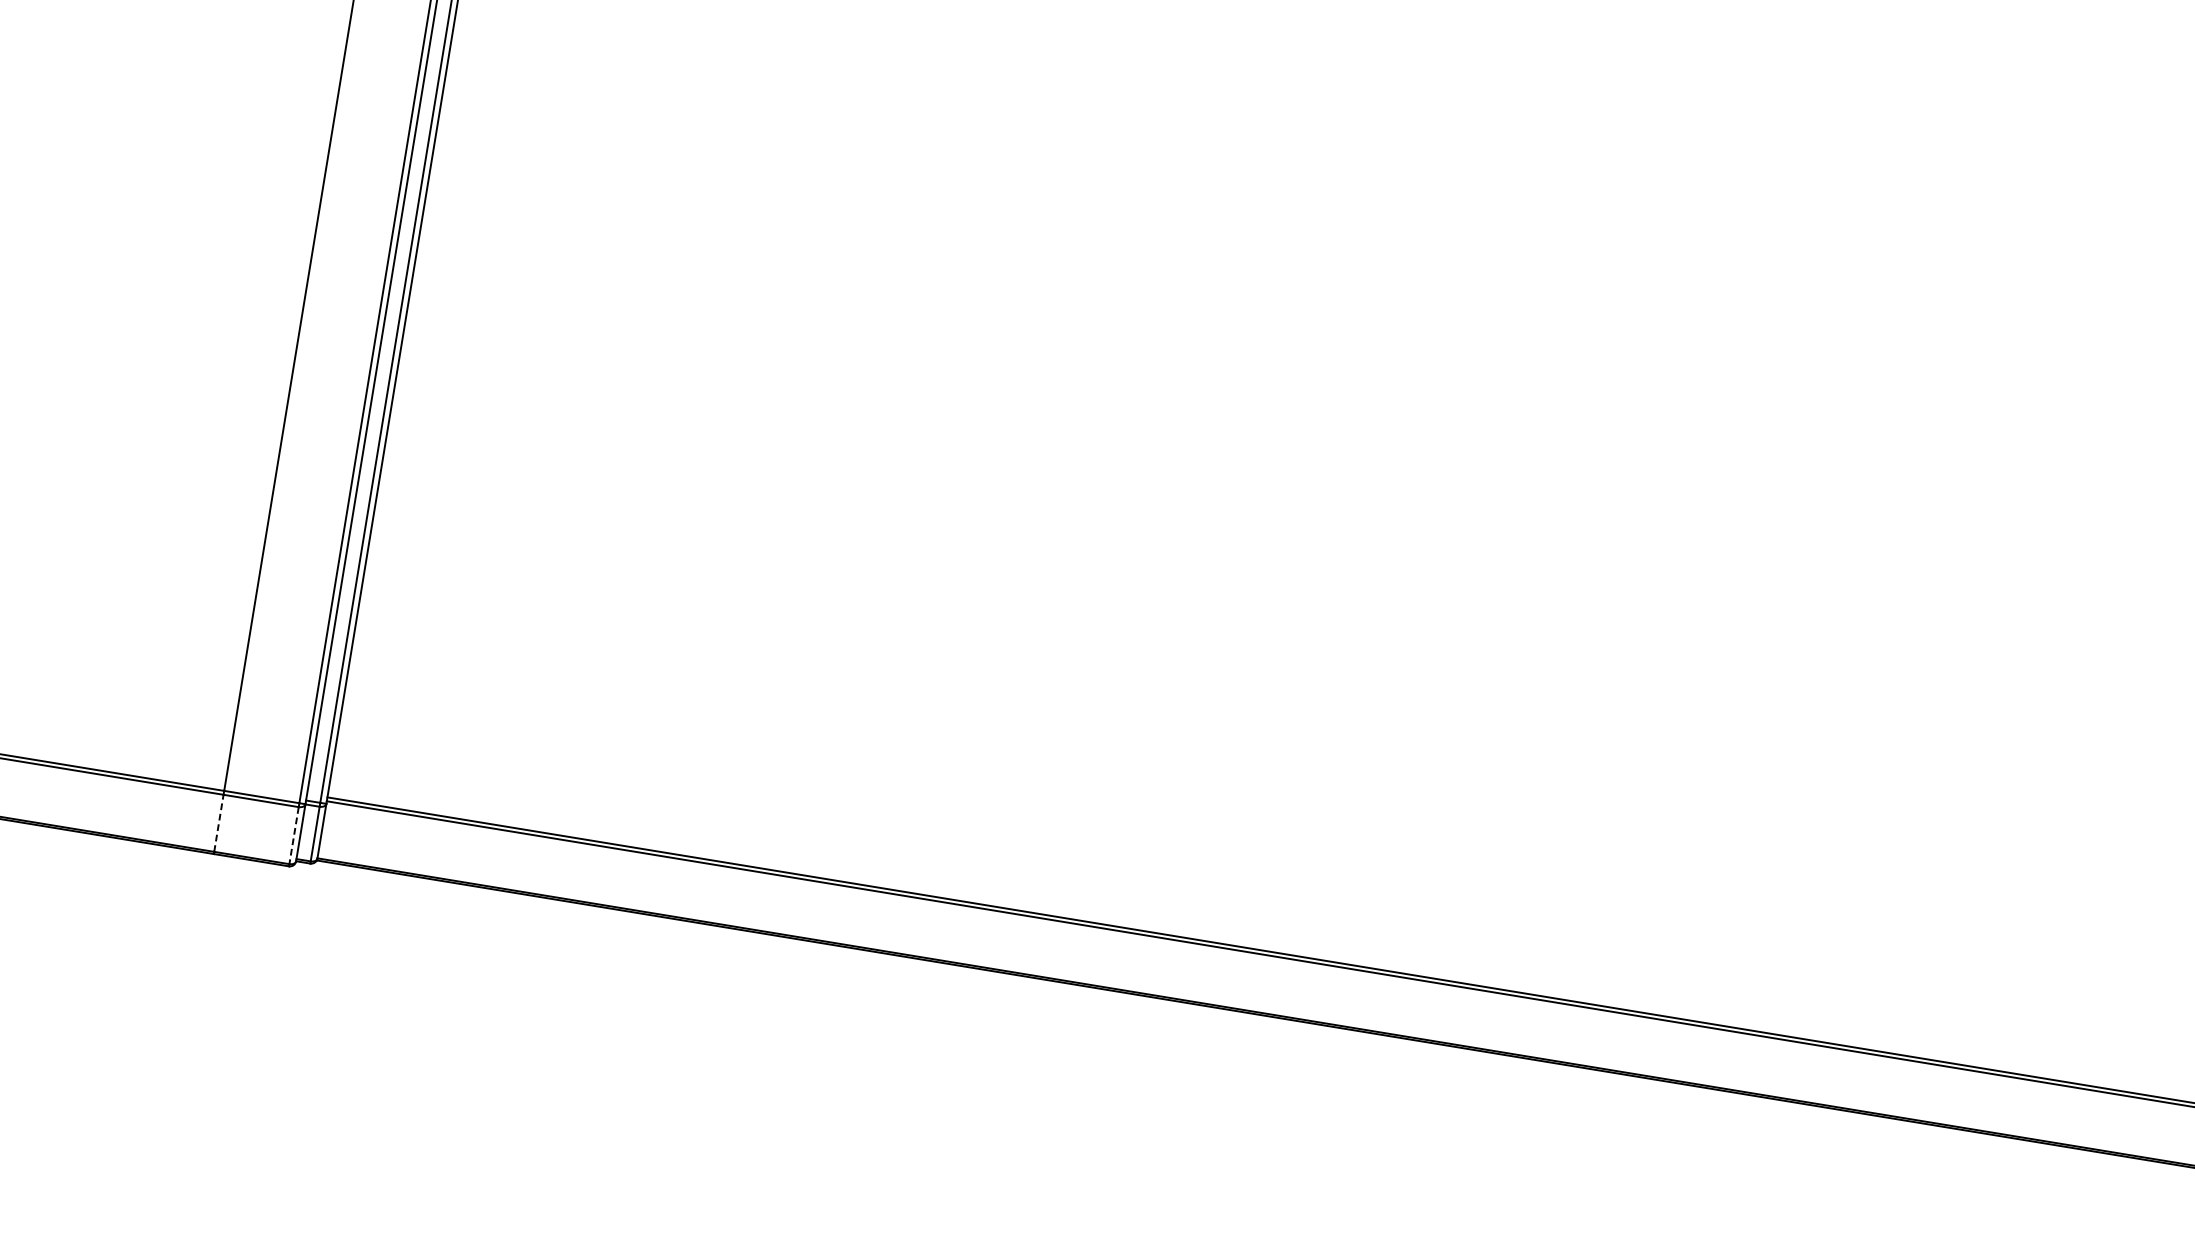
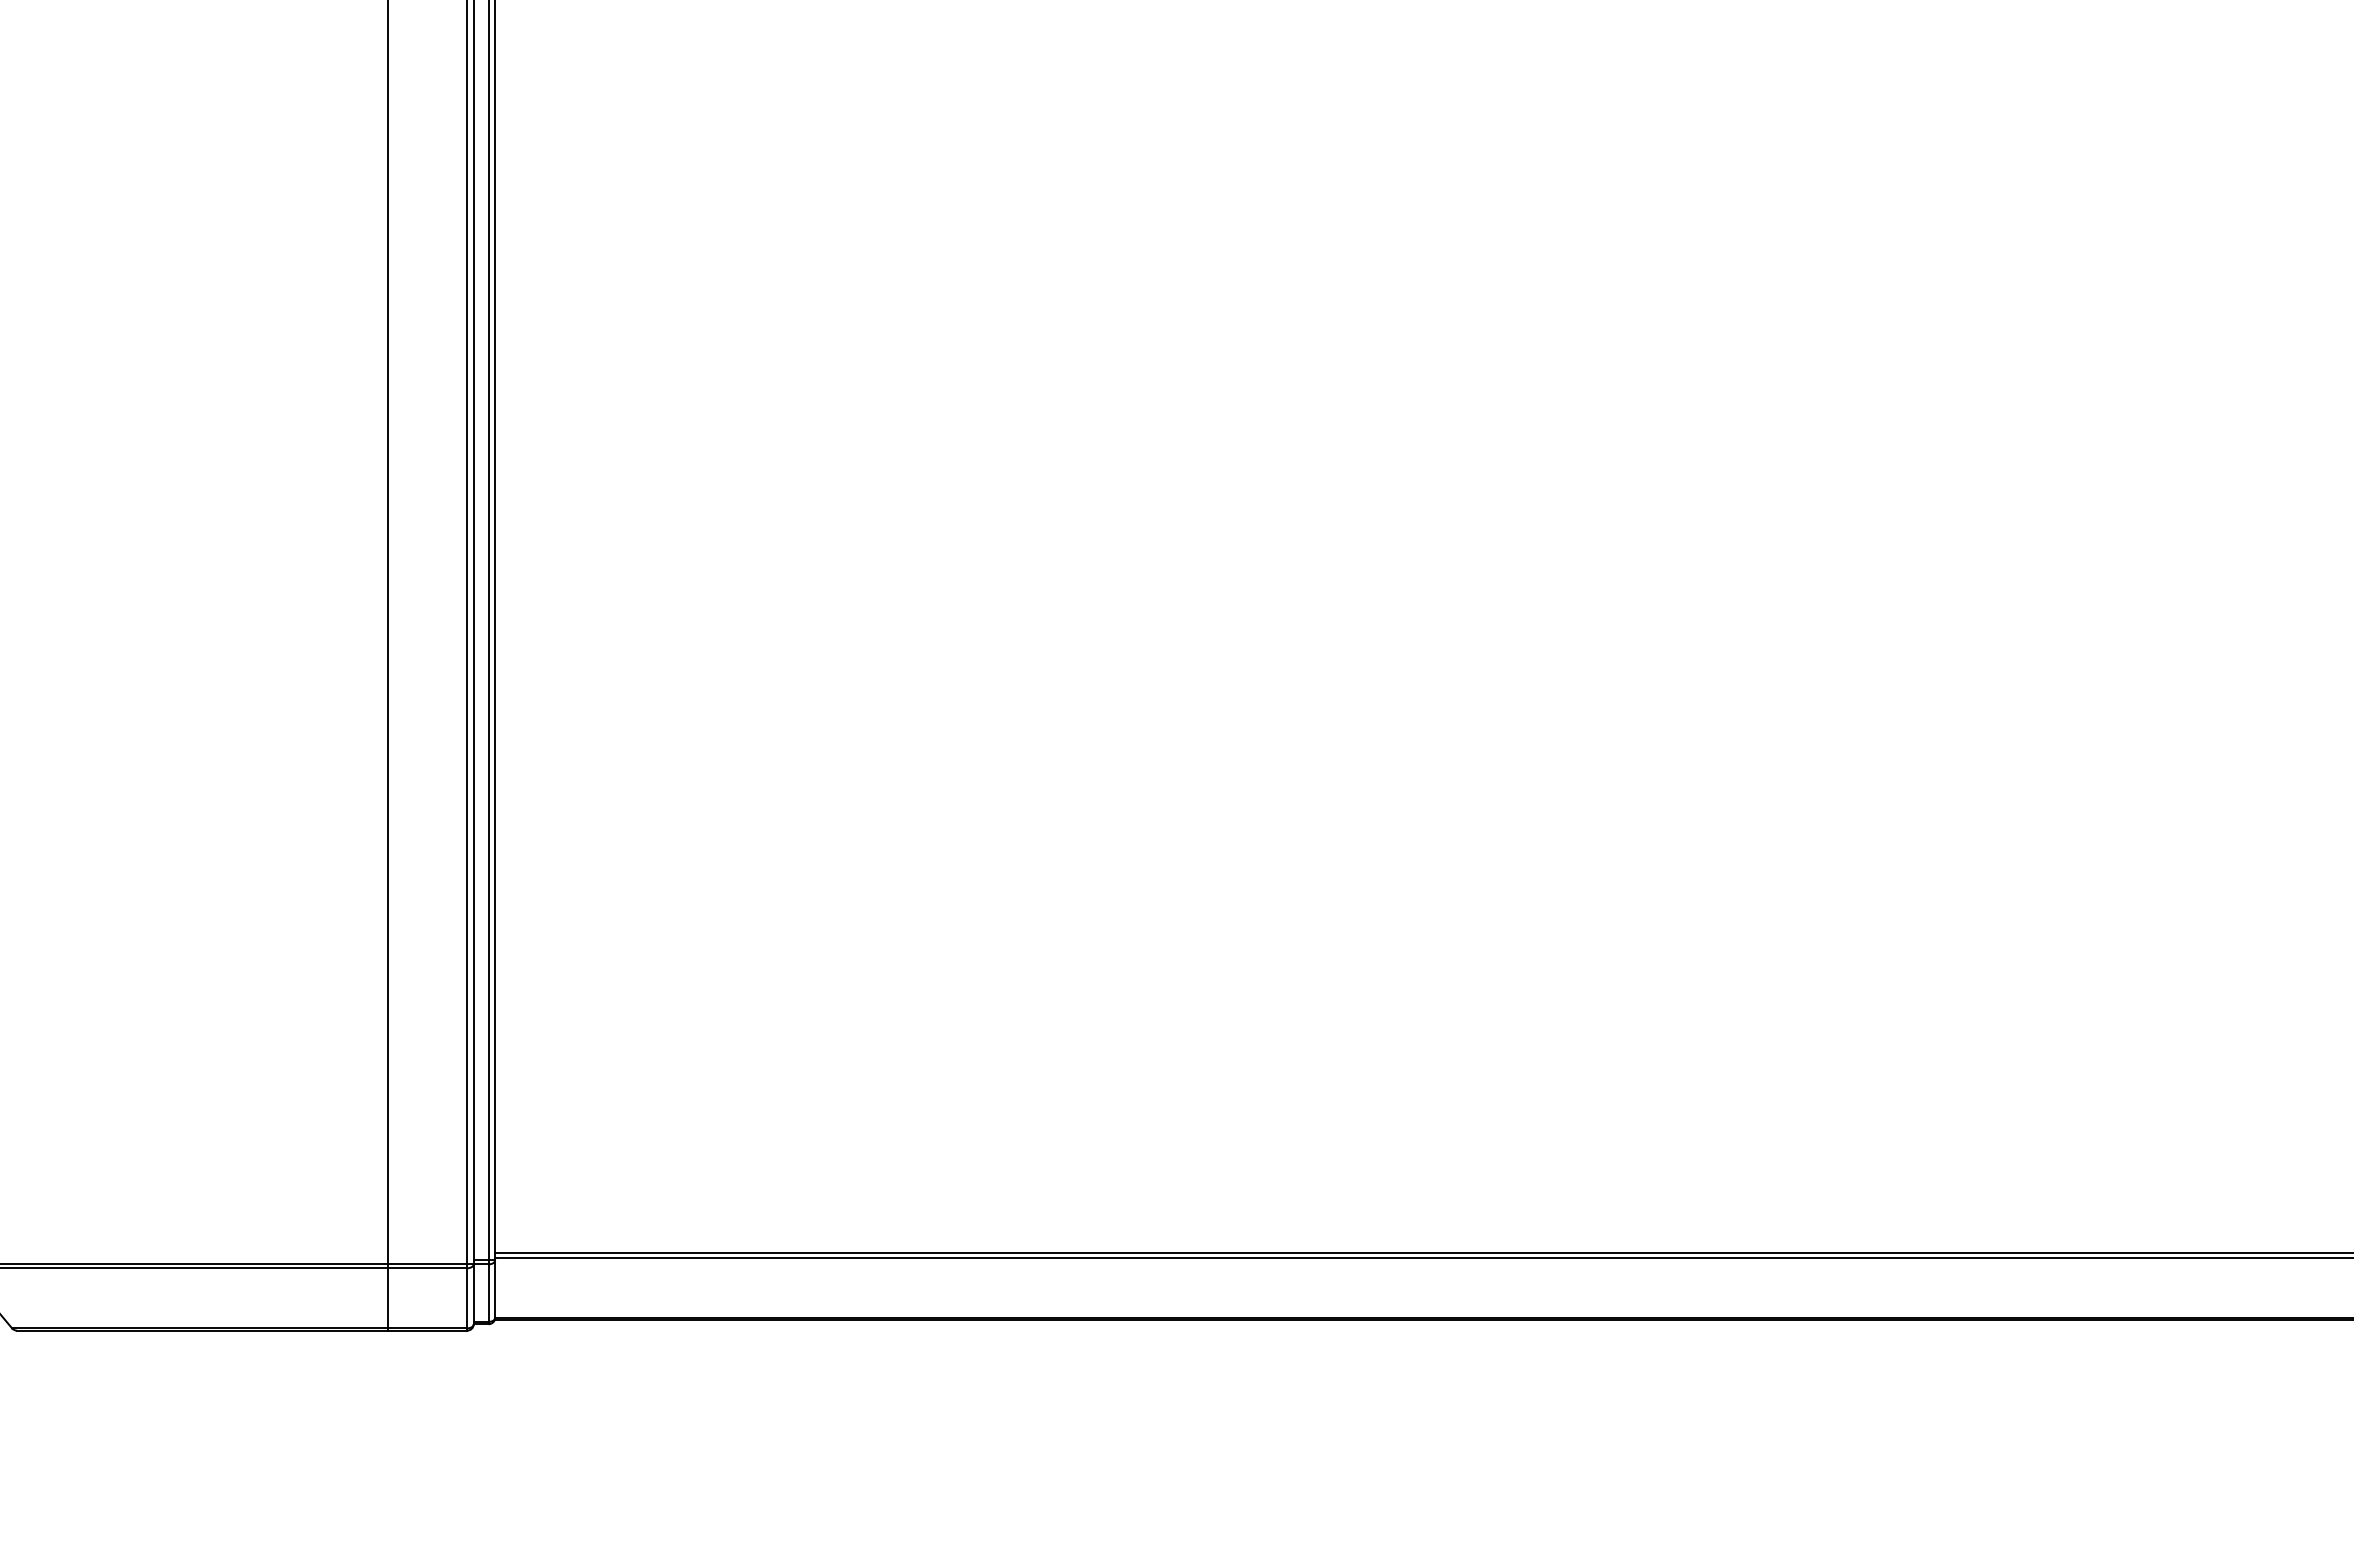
line: (219, 822) -> (388, 1297), dashed -> solid
line: (294, 835) -> (467, 1298), dashed -> solid

